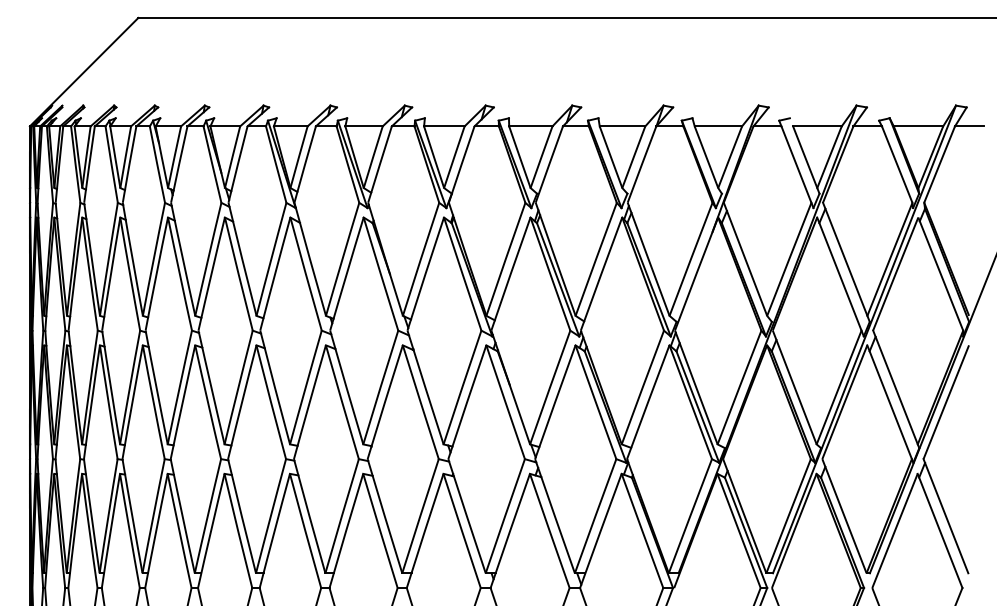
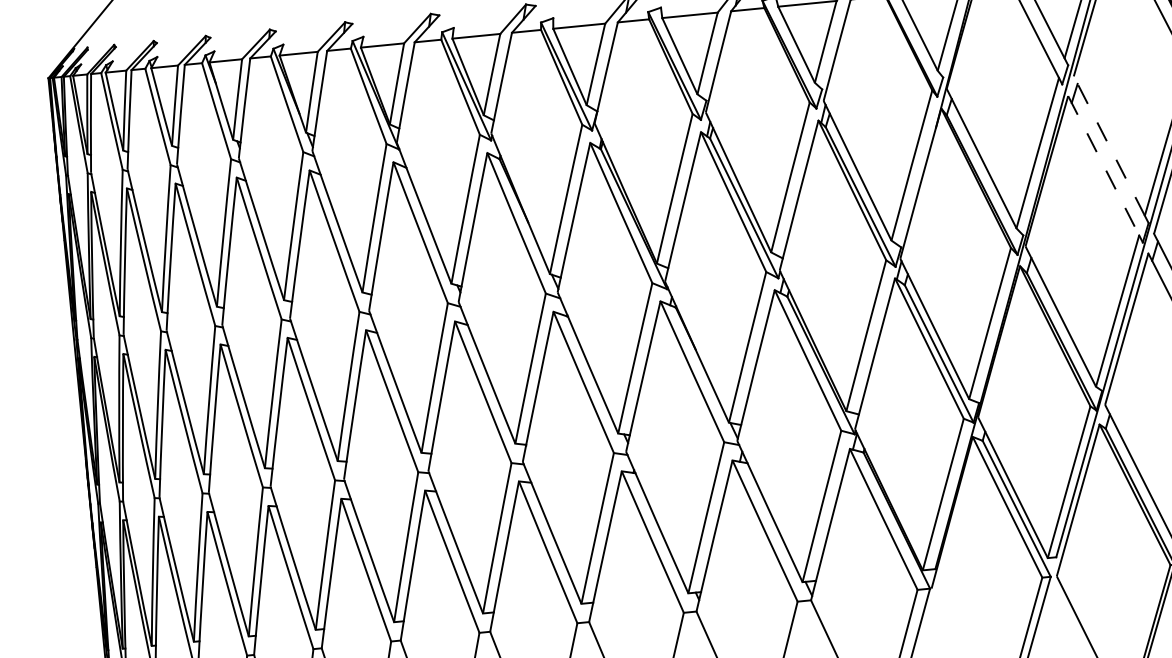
line: (845, 259) -> (1109, 146), solid -> dashed
line: (839, 274) -> (1103, 166), solid -> dashed

